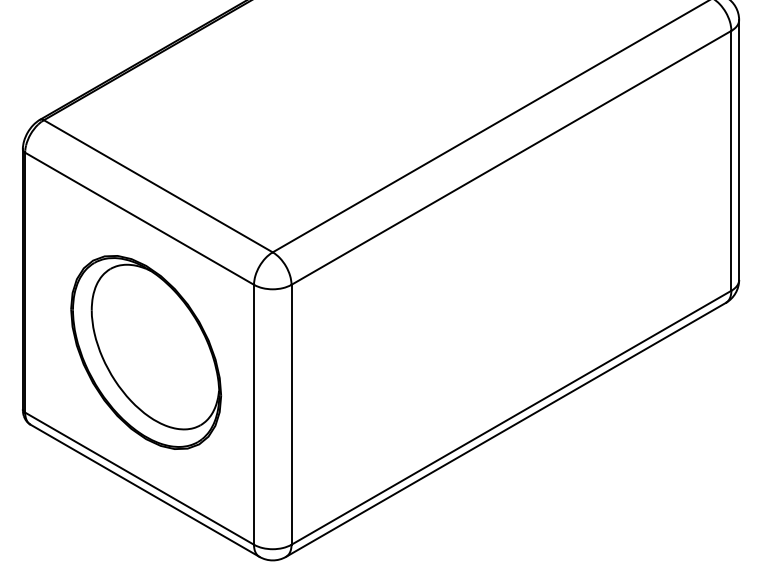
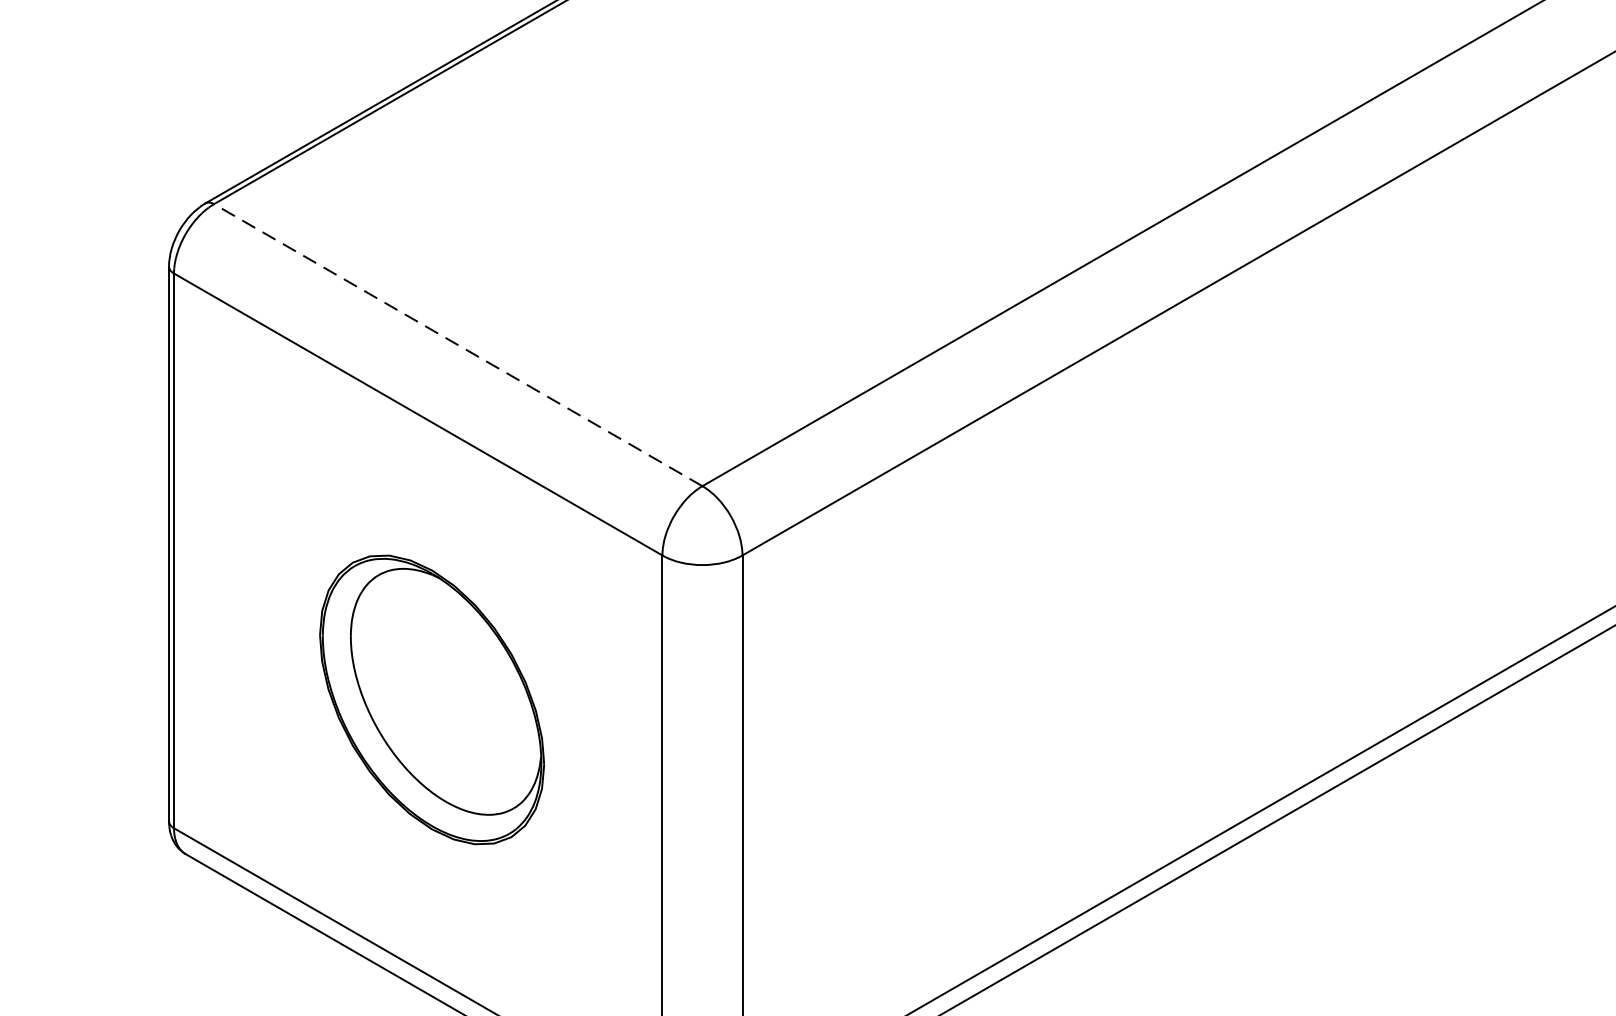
line: (157, 186) -> (456, 345), solid -> dashed
part: (145, 352) -> (430, 699), size x0.7

